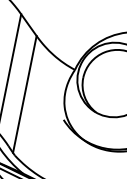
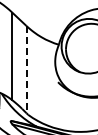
line: (24, 94) -> (26, 69), solid -> dashed

